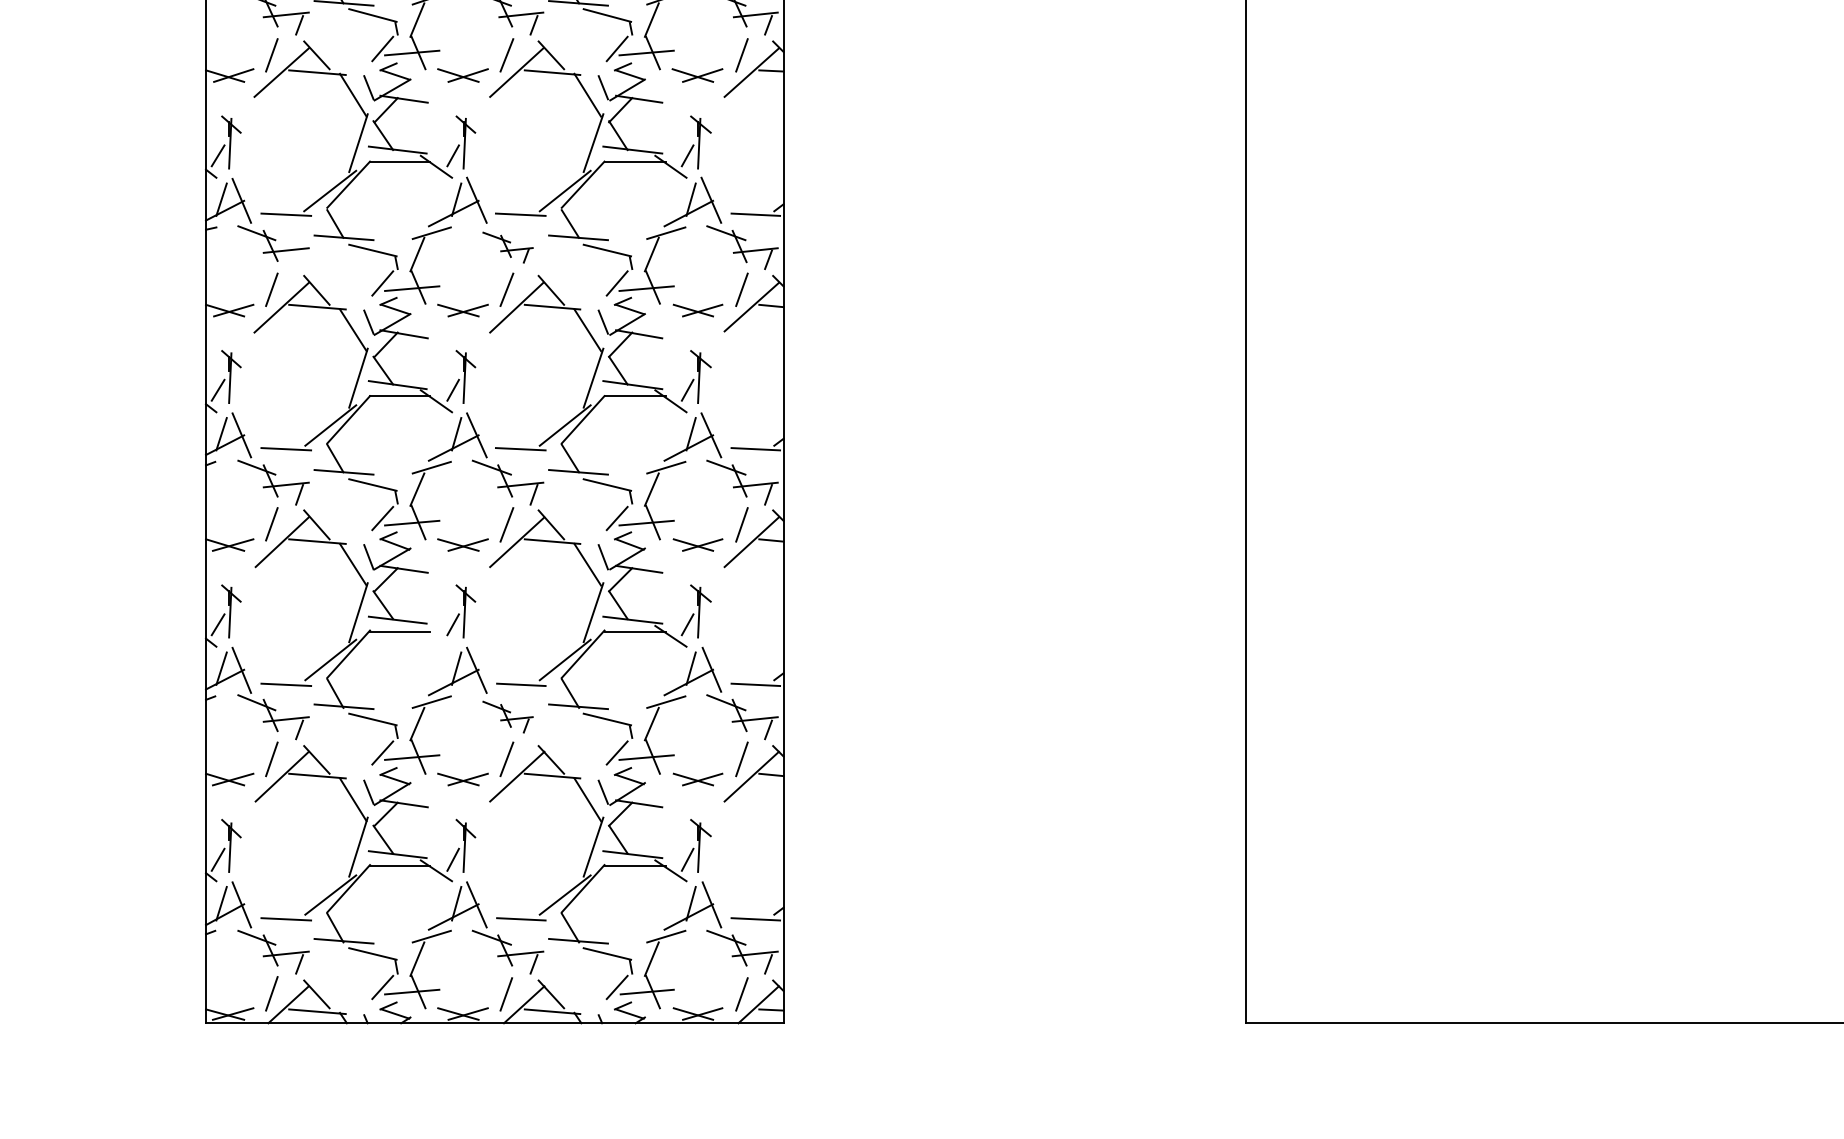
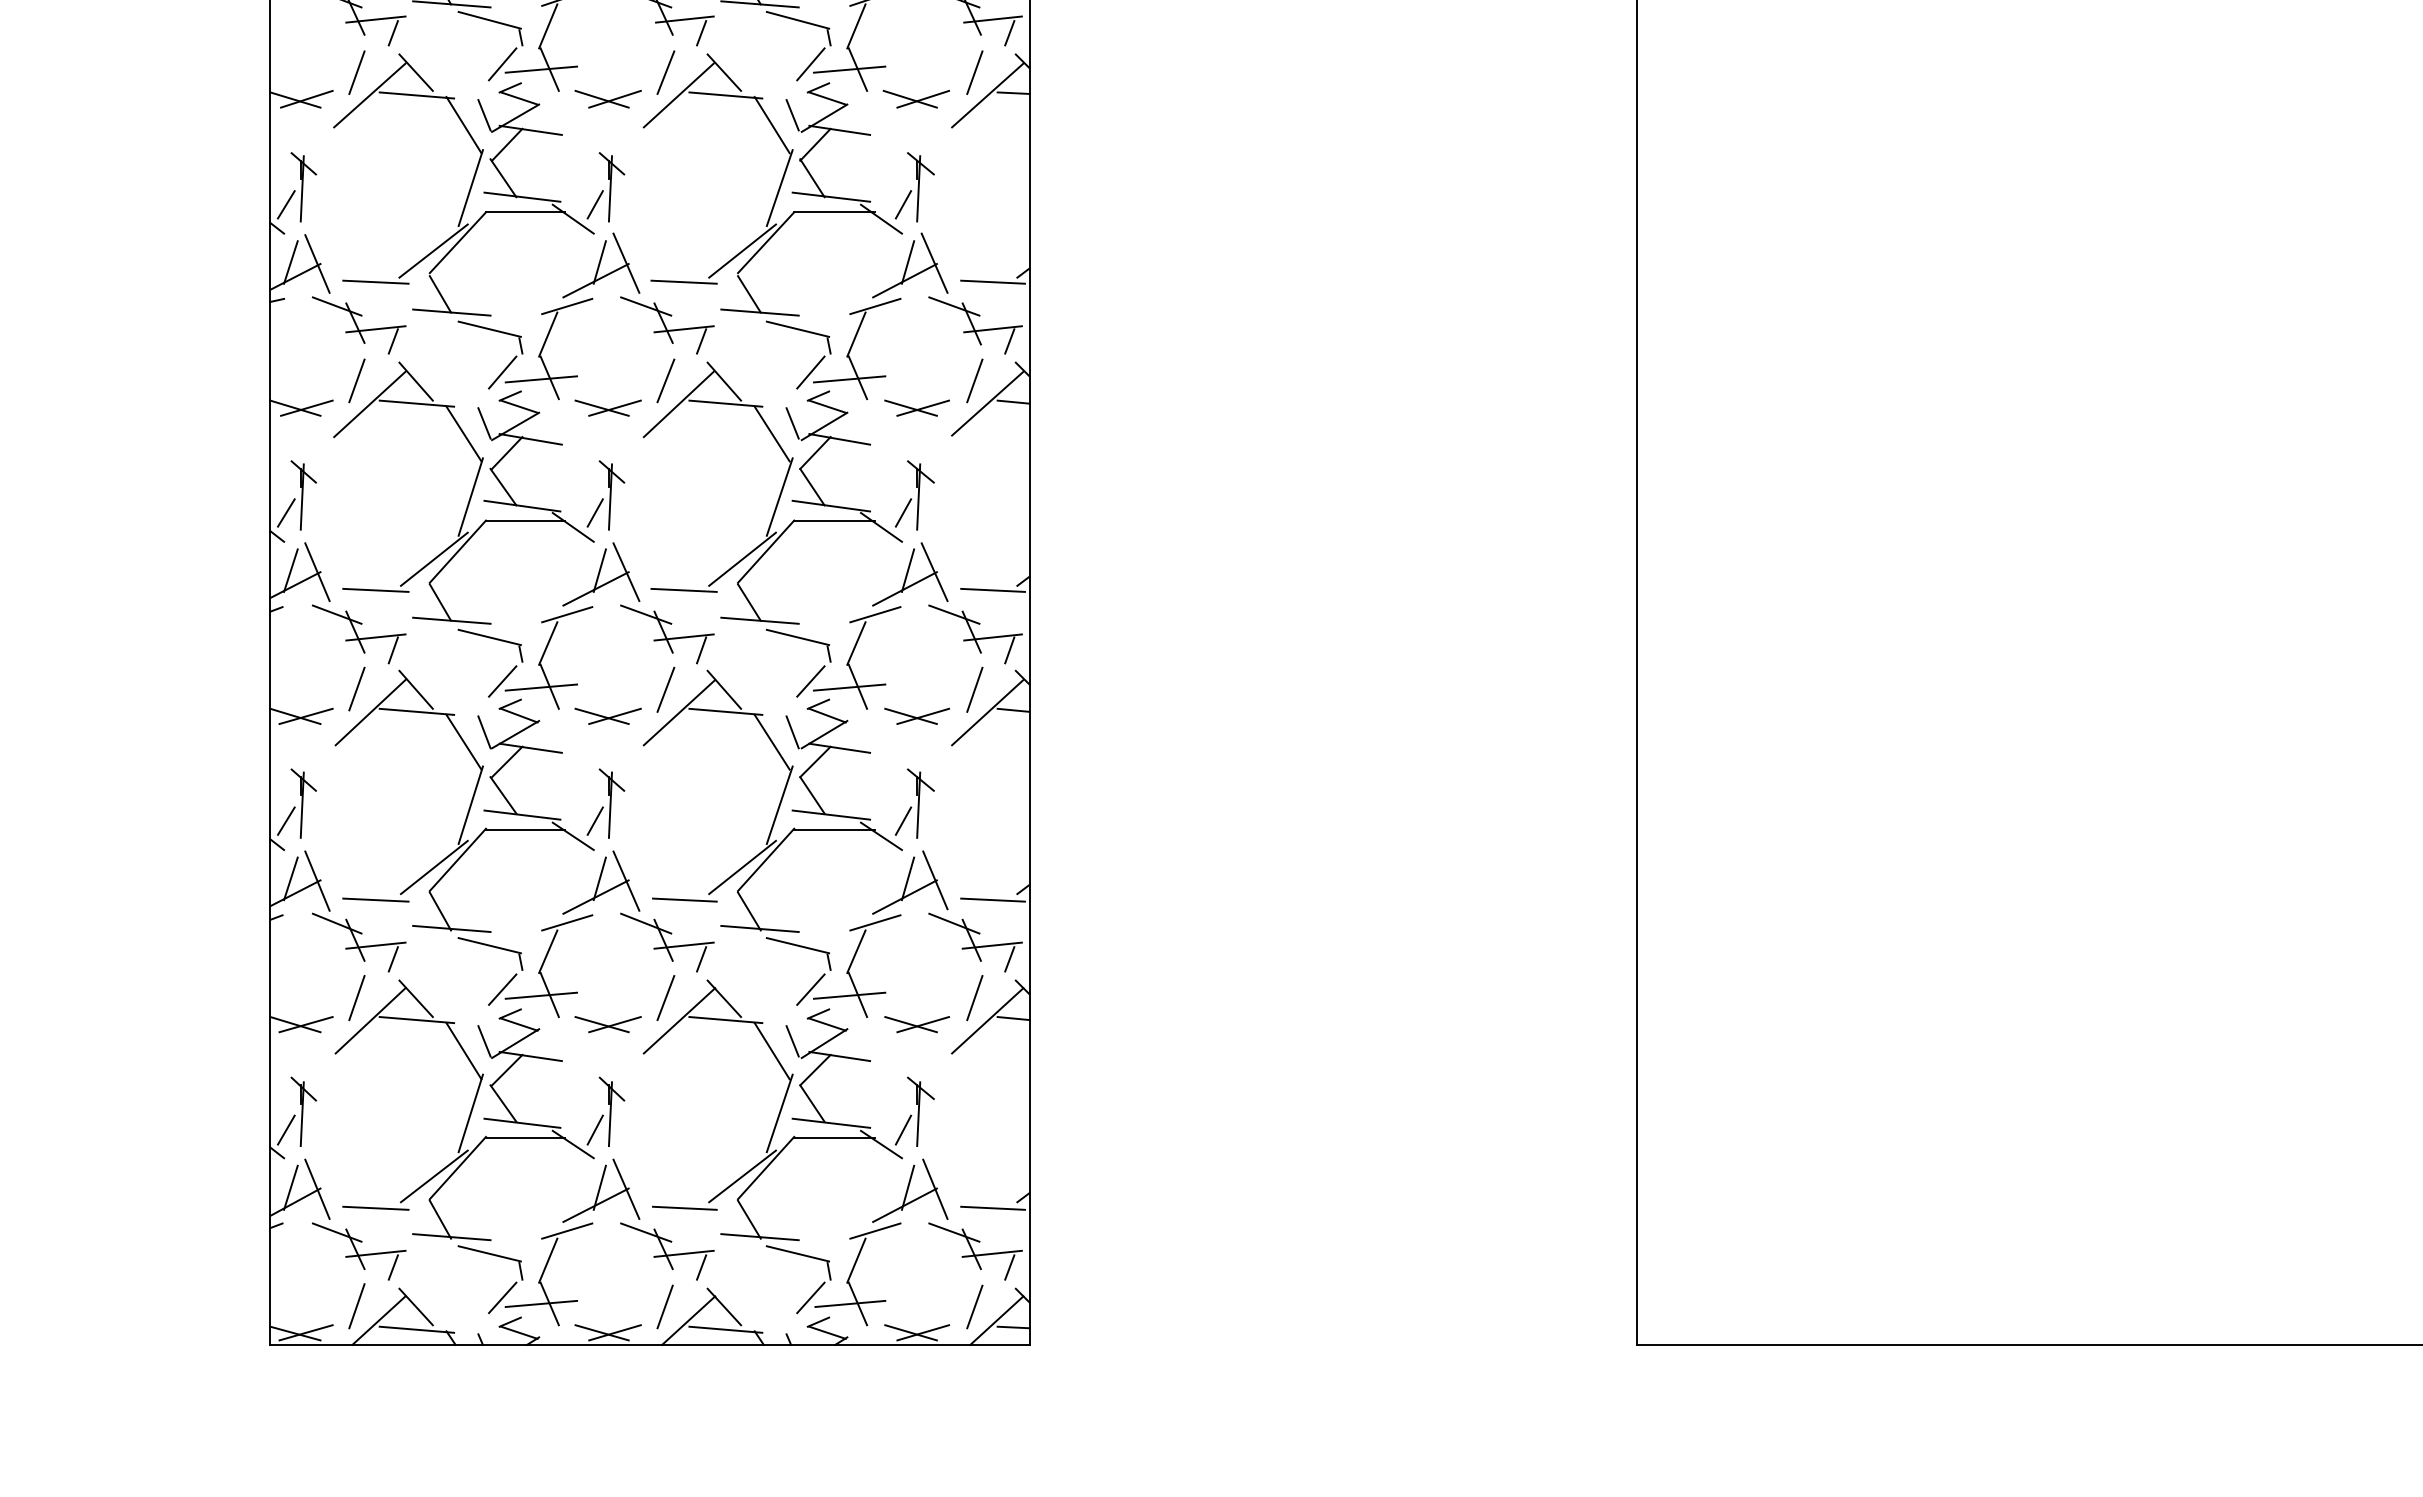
part: (508, 247) -> (667, 325), size x1.43
line: (298, 259) -> (392, 341), added
line: (435, 636) -> (572, 836), added
part: (508, 717) -> (667, 942), size x1.43

